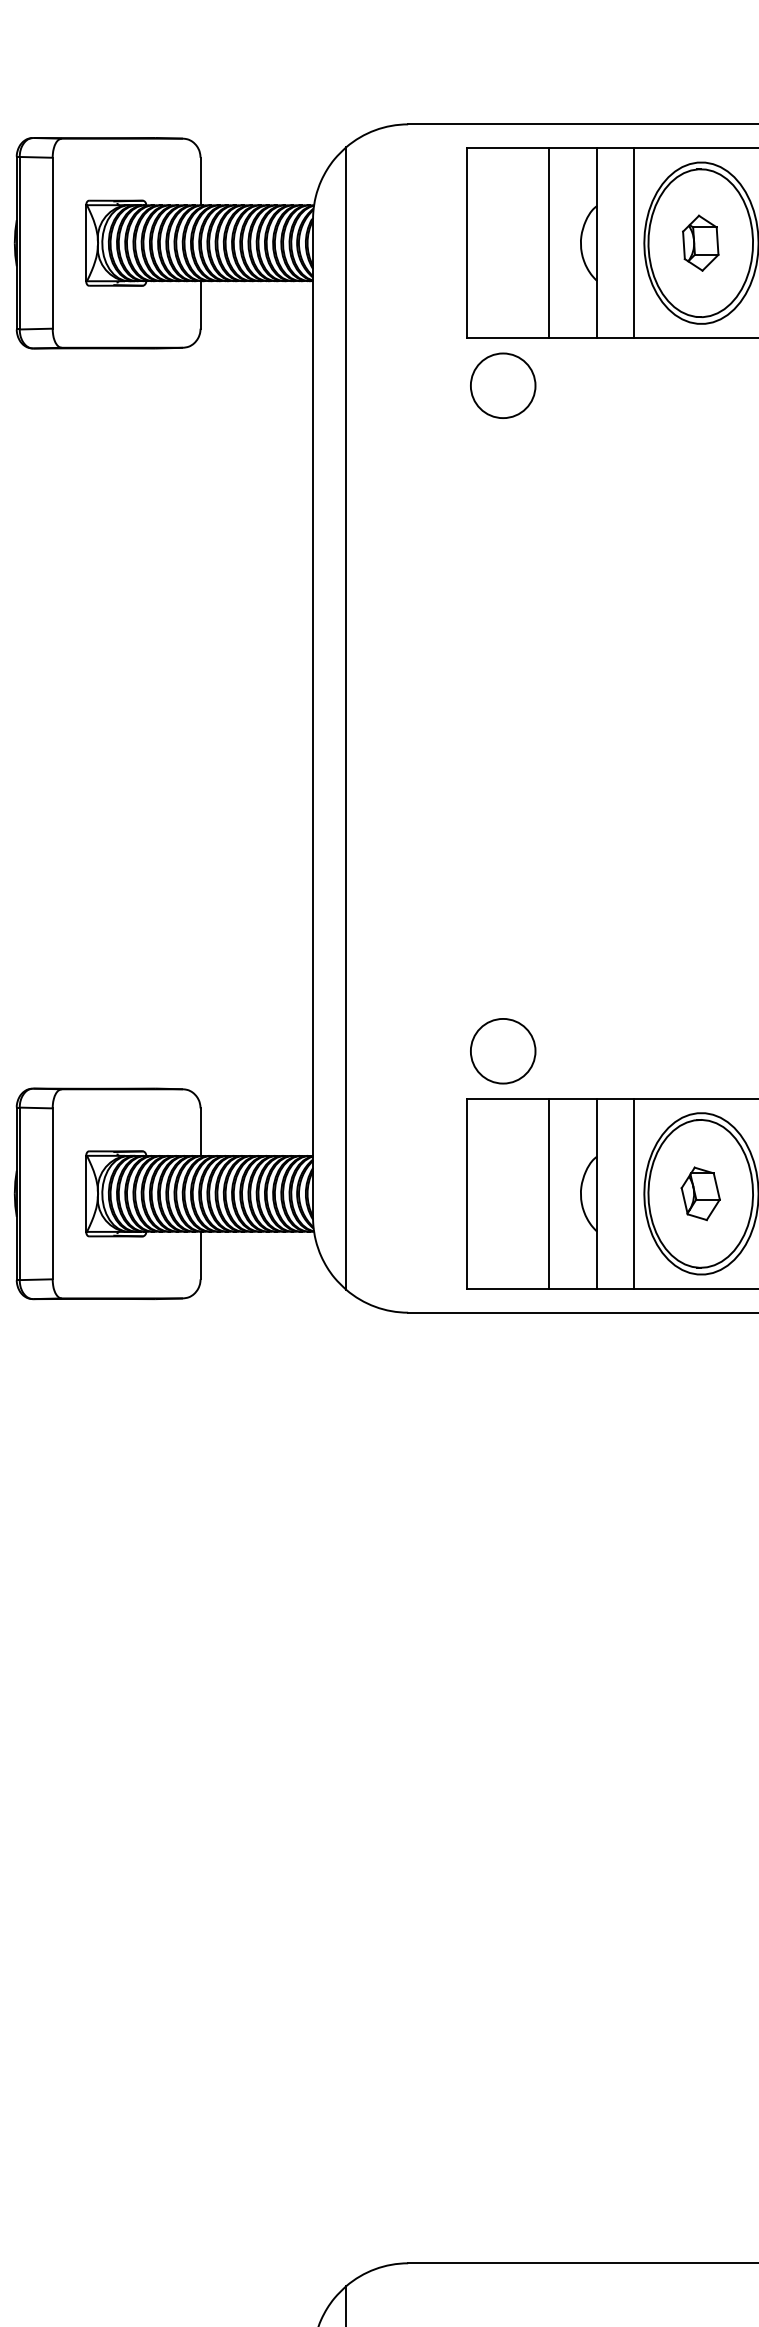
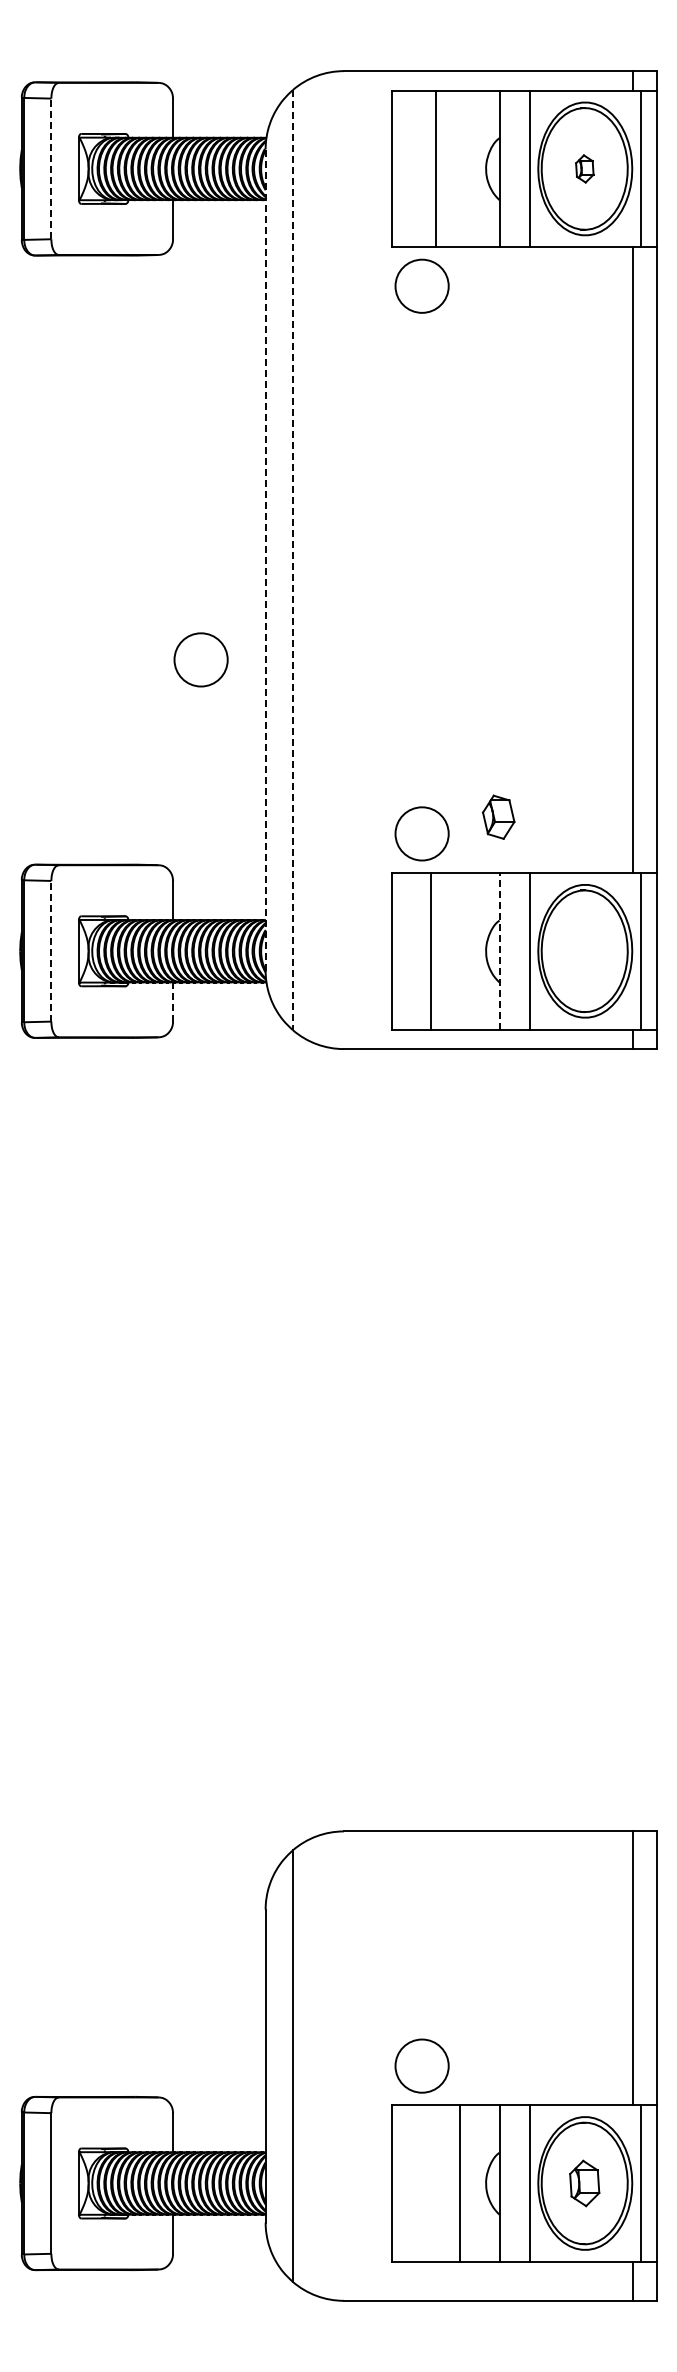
line: (52, 242) -> (51, 168), solid -> dashed
line: (548, 242) -> (435, 168), moved
part: (700, 242) -> (584, 168), size x0.6
line: (312, 719) -> (265, 560), solid -> dashed
line: (346, 719) -> (293, 560), solid -> dashed
circle: (233, 839) -> (200, 659), added
line: (52, 1192) -> (51, 950), solid -> dashed
line: (597, 1192) -> (499, 950), solid -> dashed
part: (700, 1192) -> (498, 816), moved
line: (548, 1194) -> (430, 951), moved
line: (201, 1256) -> (173, 1002), solid -> dashed

